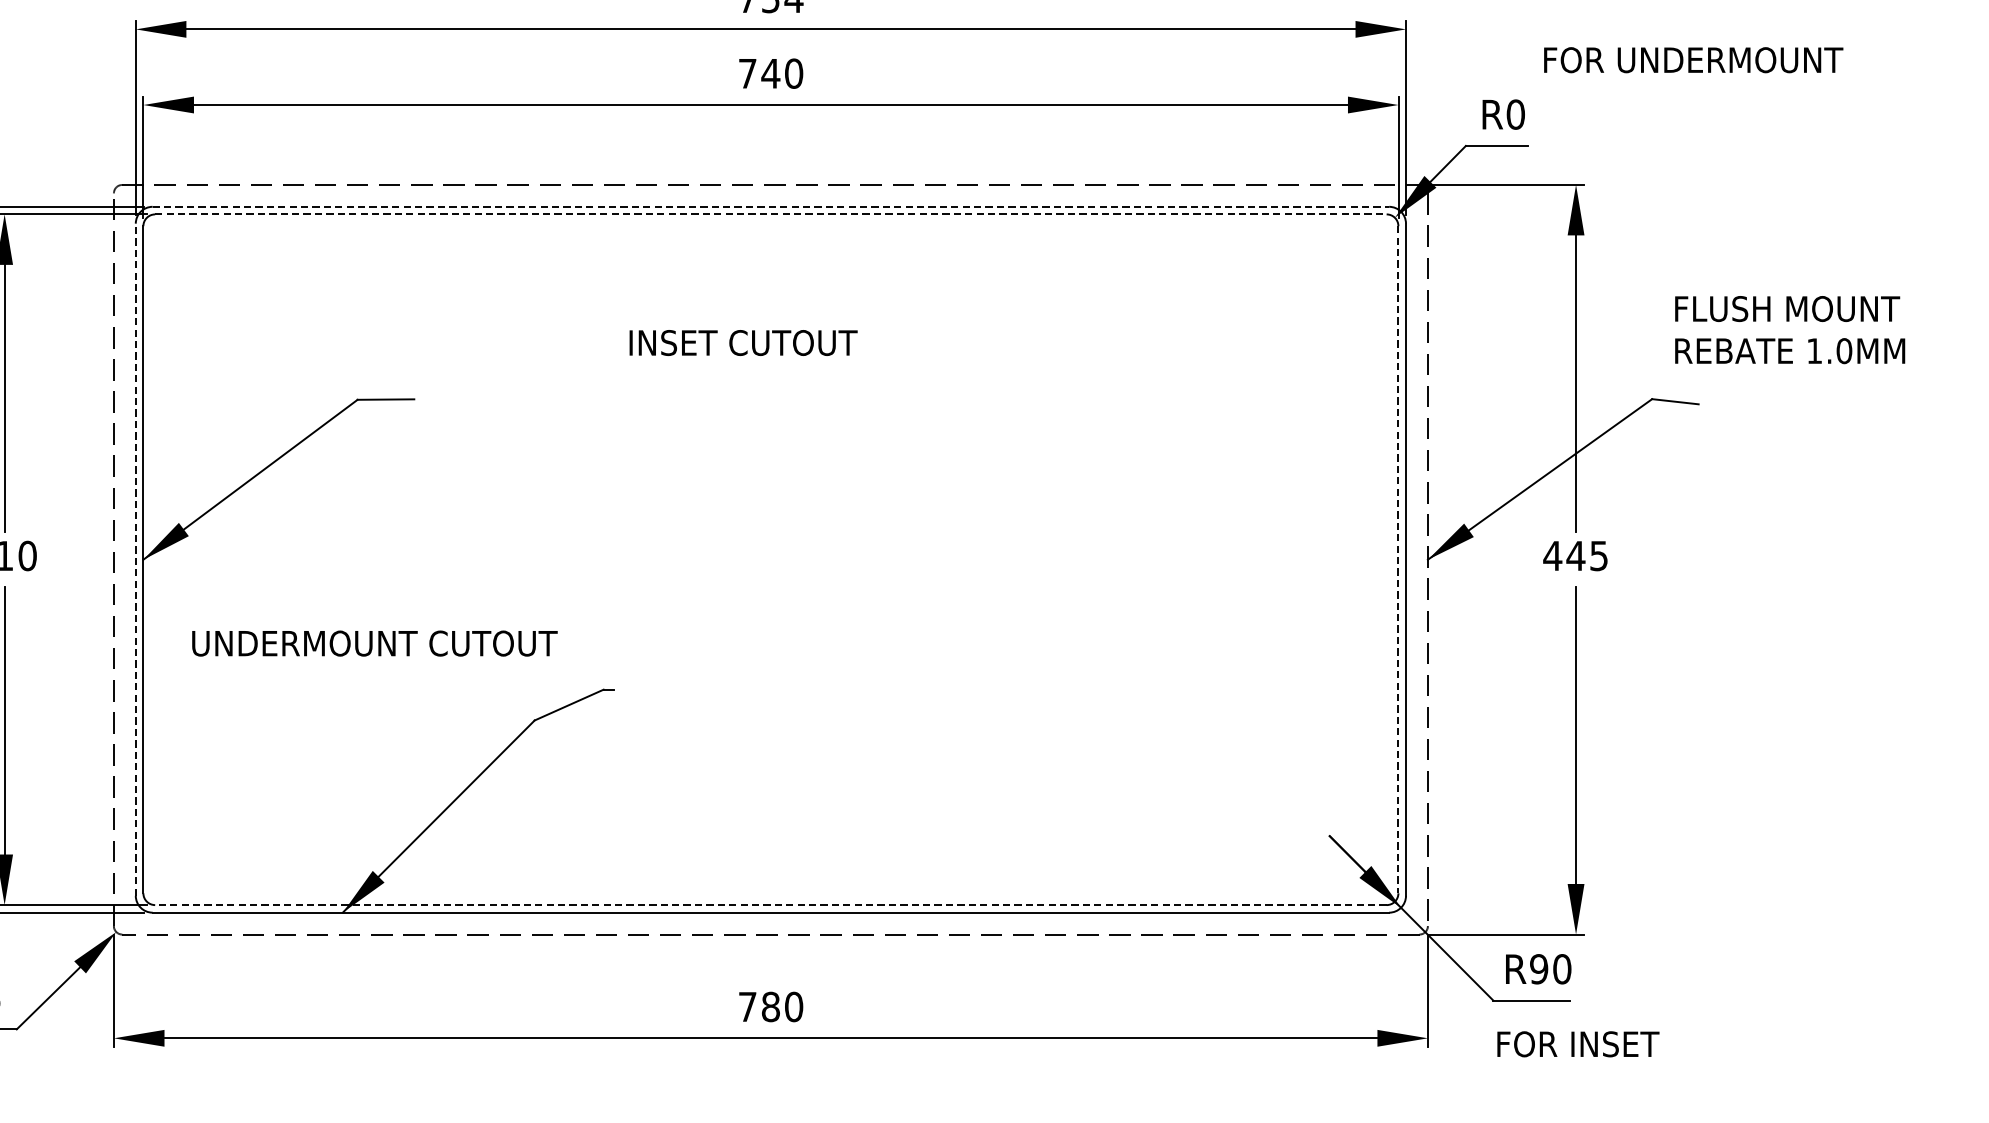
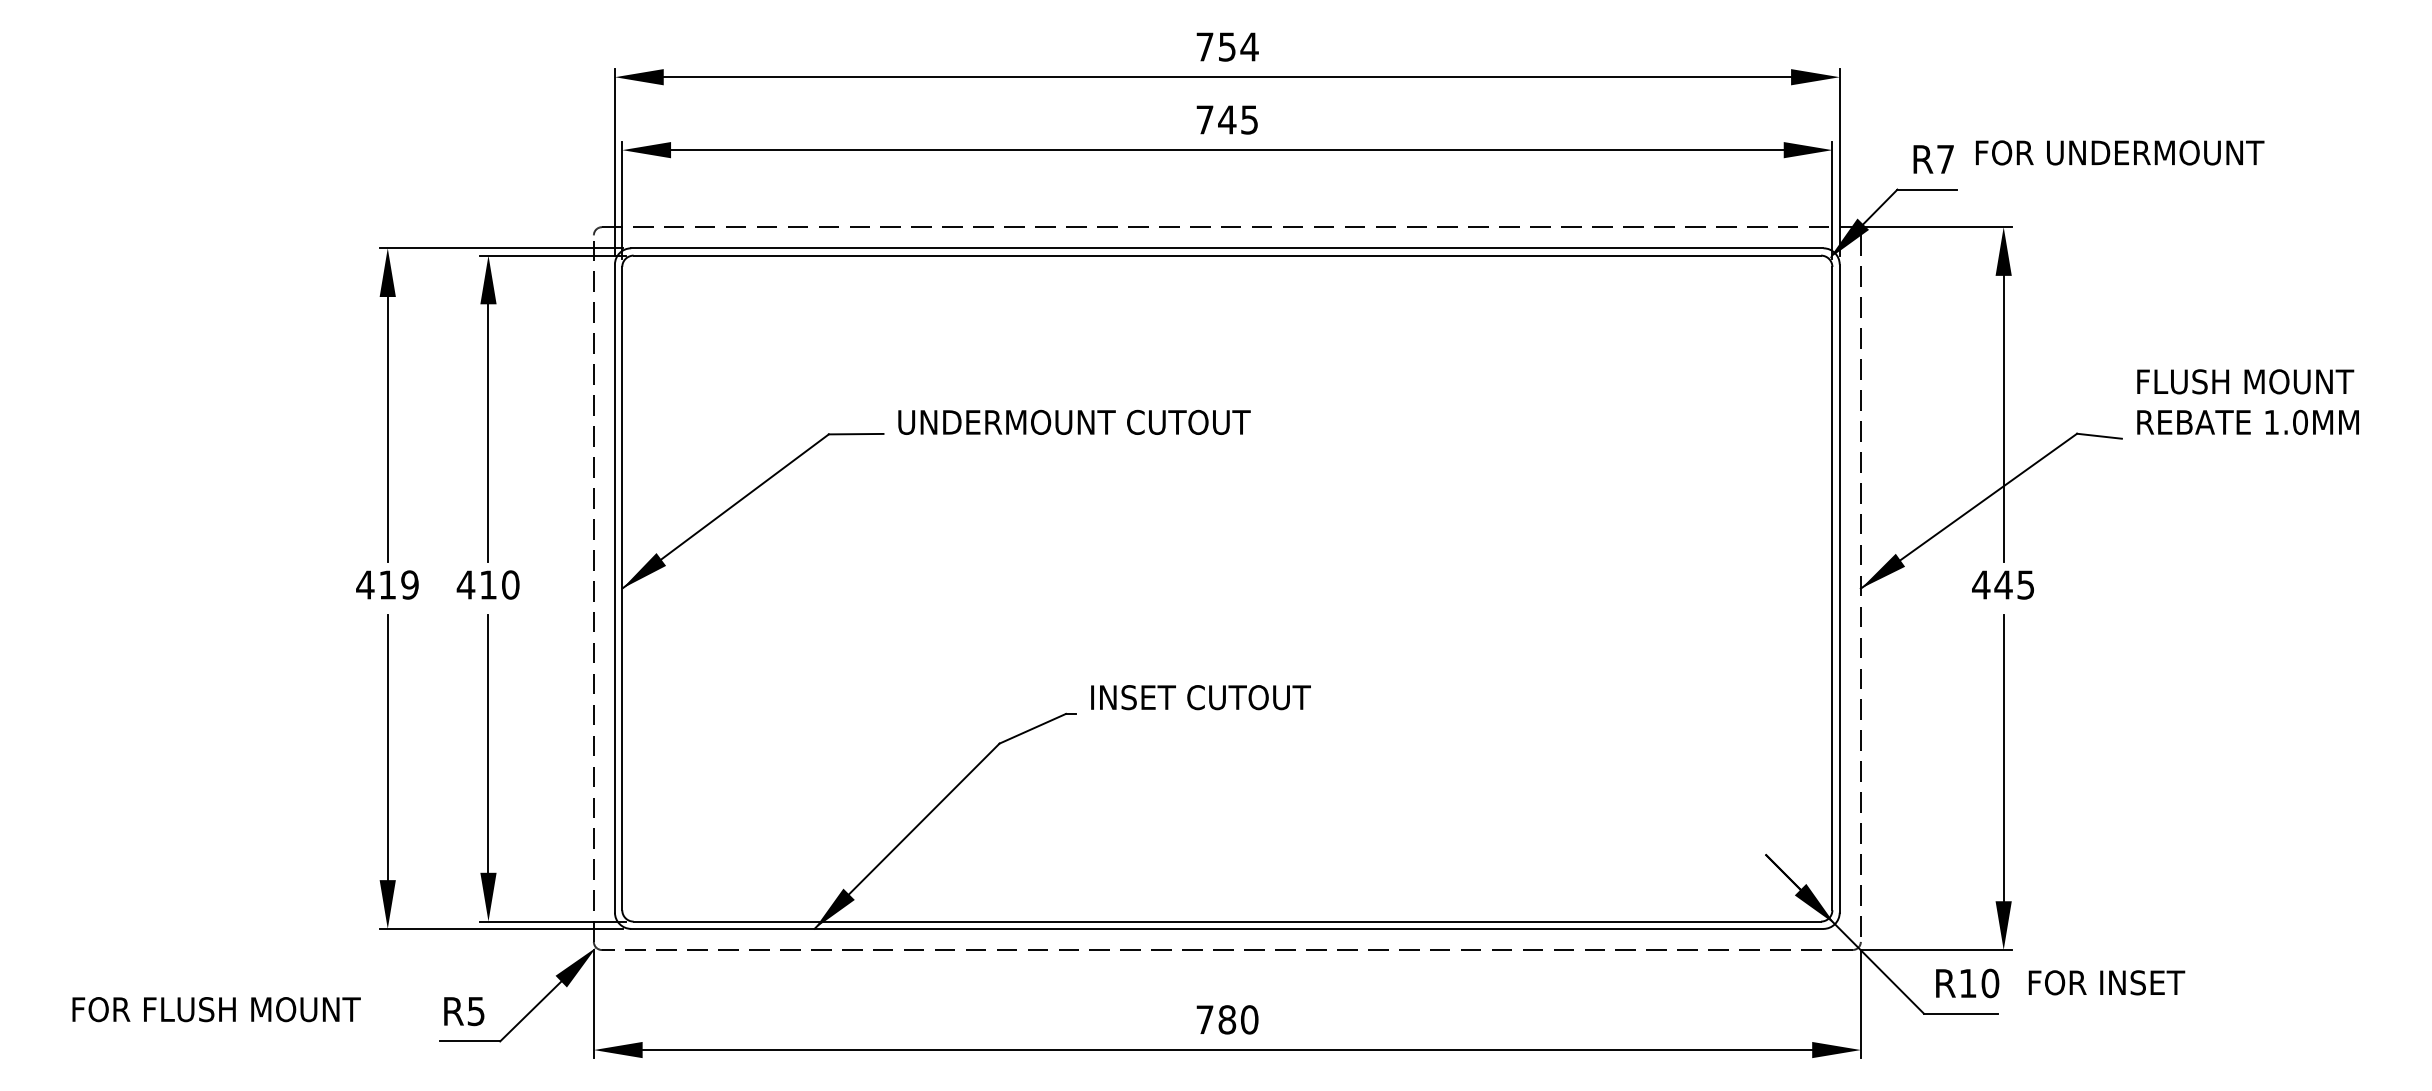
text: (1694, 59) -> (2120, 152), moved
text: (793, 73) -> (1249, 119), 740 -> 745
text: (1515, 114) -> (1945, 159), R0 -> R7
line: (771, 207) -> (1227, 248), dashed -> solid
line: (771, 214) -> (1227, 255), dashed -> solid
text: (1789, 329) -> (2247, 401), moved
text: (743, 342) -> (1200, 697), moved
line: (135, 559) -> (614, 588), dashed -> solid
line: (1398, 559) -> (1832, 588), dashed -> solid
text: (374, 642) -> (1074, 421), moved
line: (771, 904) -> (1227, 921), dashed -> solid
text: (1538, 969) -> (1967, 983), R90 -> R10
text: (1577, 1043) -> (2106, 982), moved

